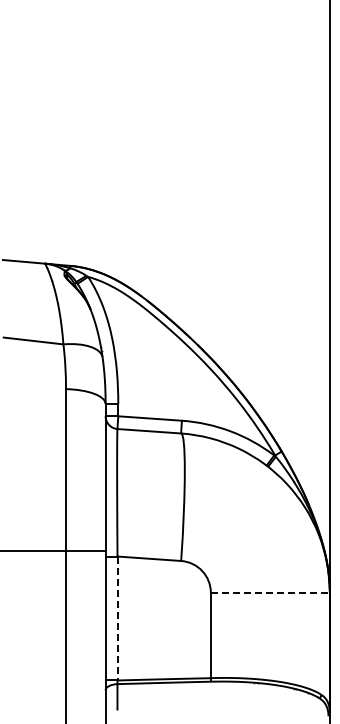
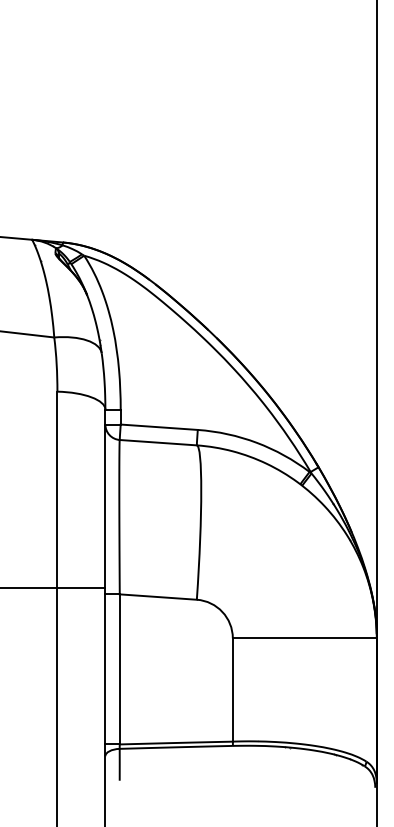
line: (270, 592) -> (305, 637), dashed -> solid
line: (117, 618) -> (119, 669), dashed -> solid

